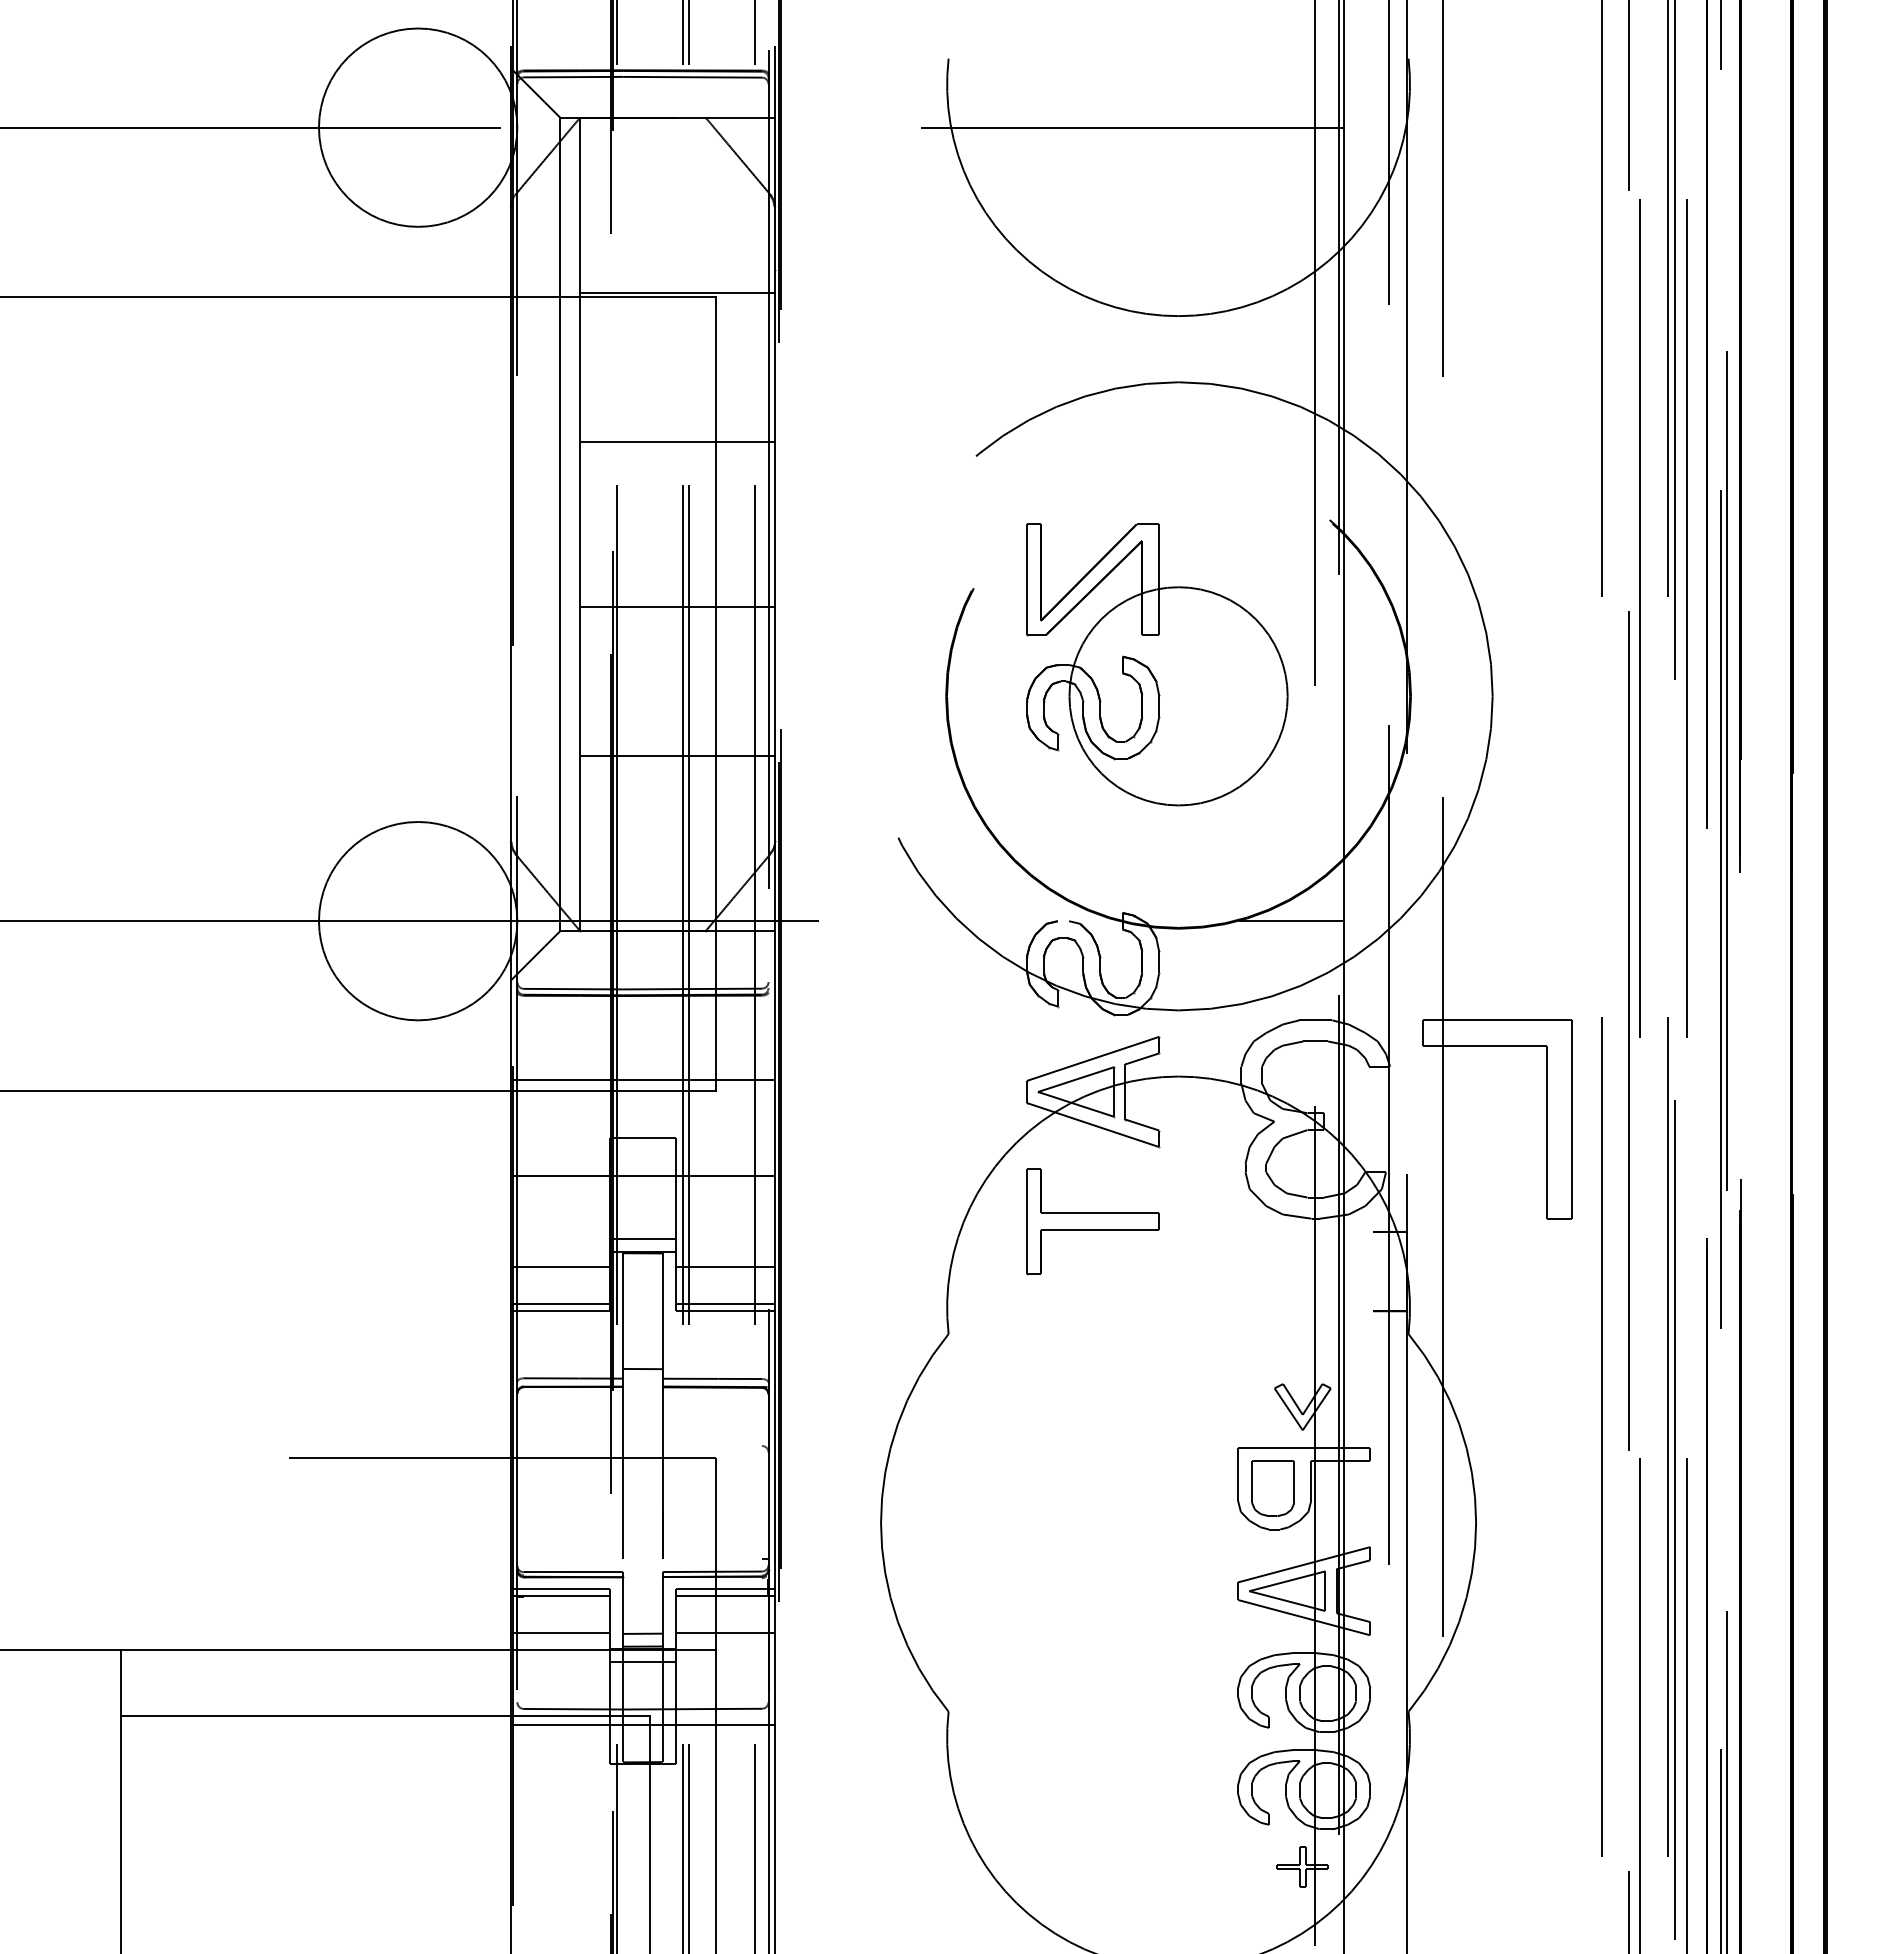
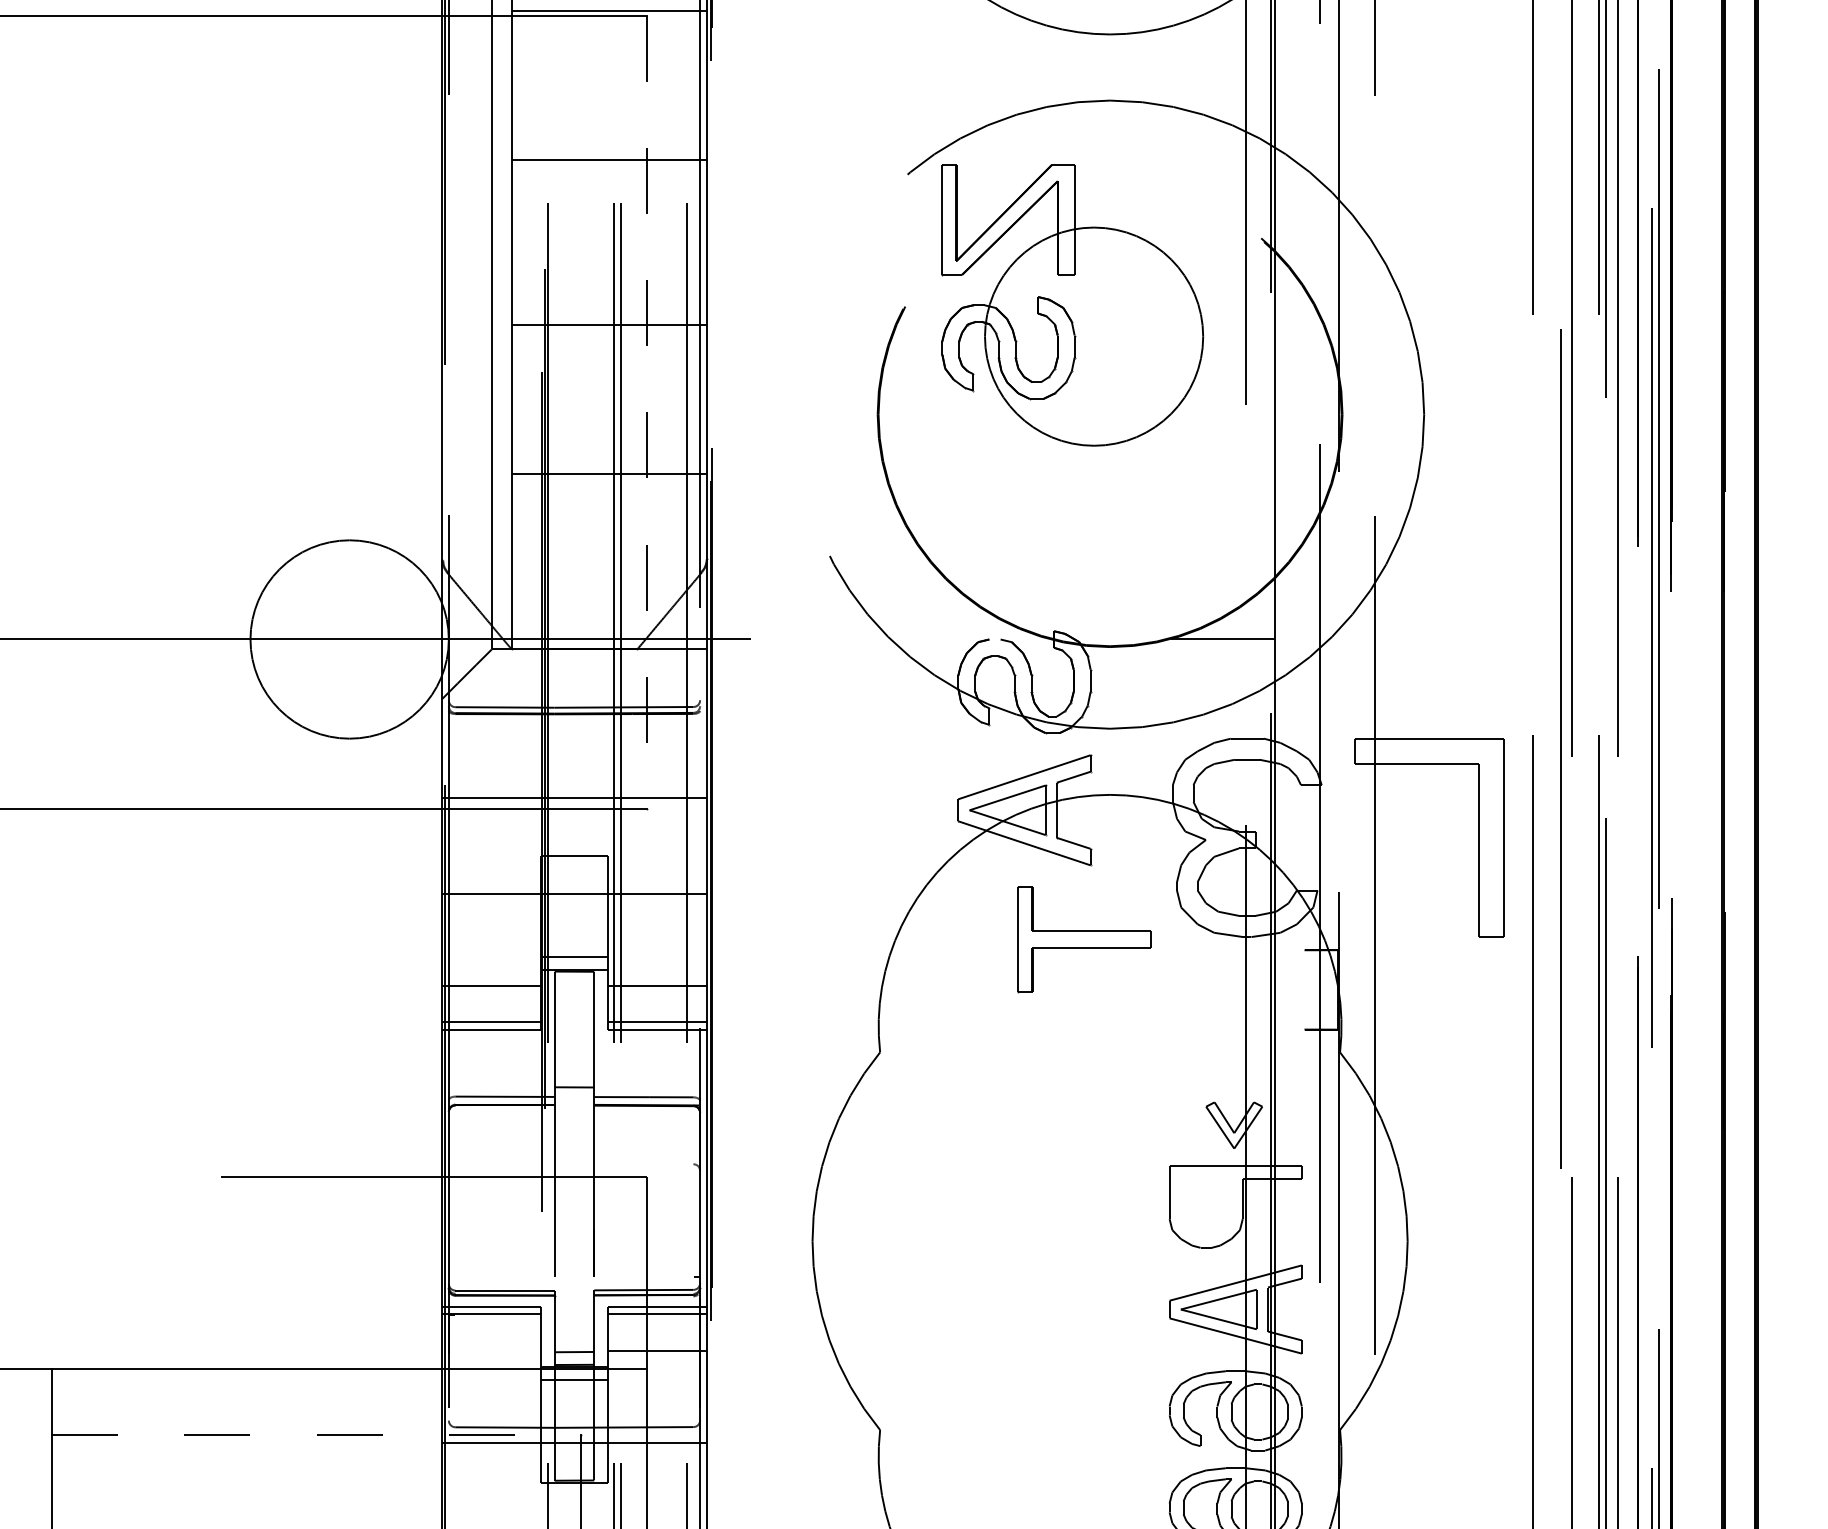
part: (1157, 664) -> (1073, 304), moved
line: (715, 694) -> (647, 412), solid -> dashed
part: (1092, 1221) -> (1084, 939), moved
part: (1272, 1488) -> (1204, 1206), removed
line: (559, 1632) -> (491, 1350), removed
line: (385, 1716) -> (317, 1434), solid -> dashed

